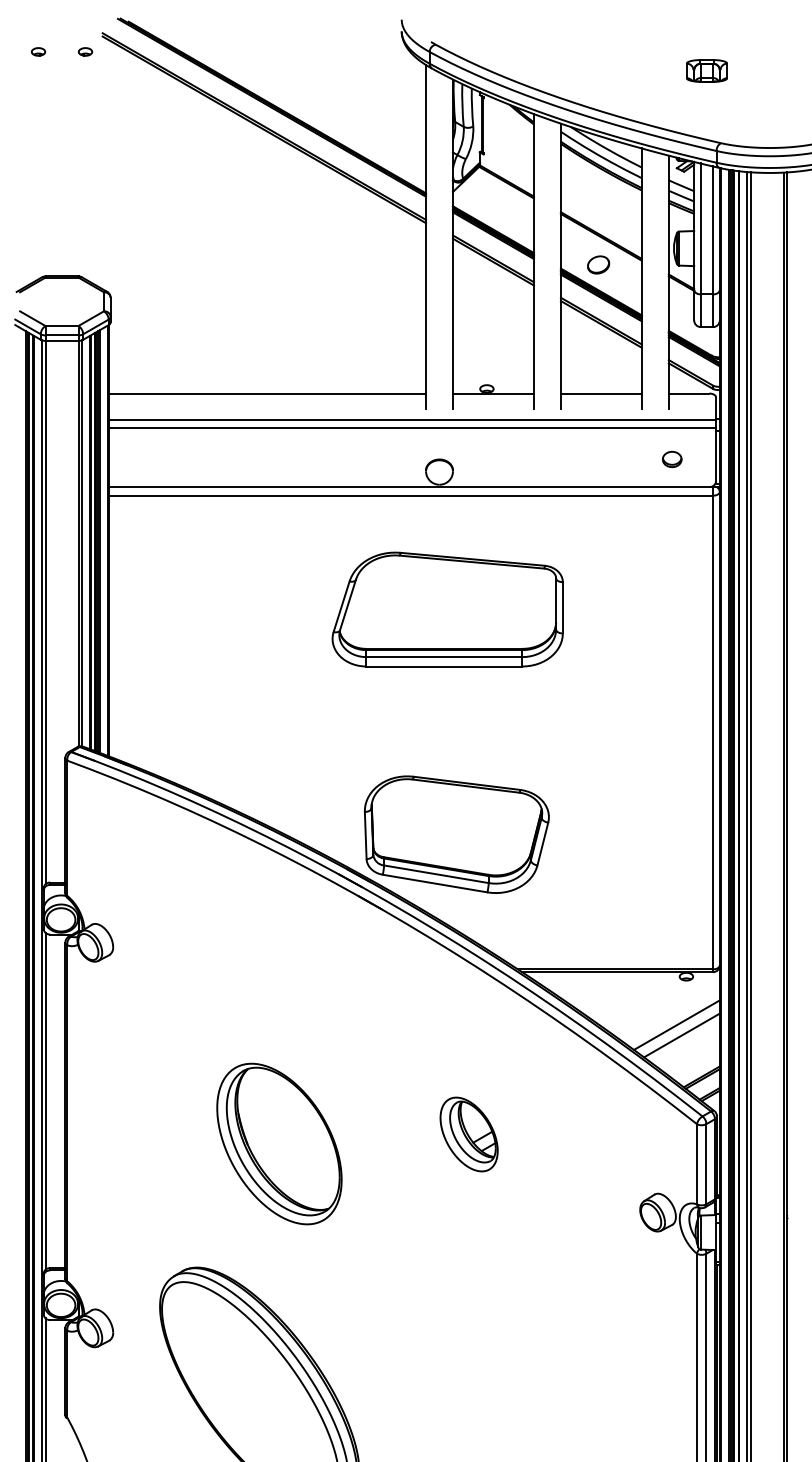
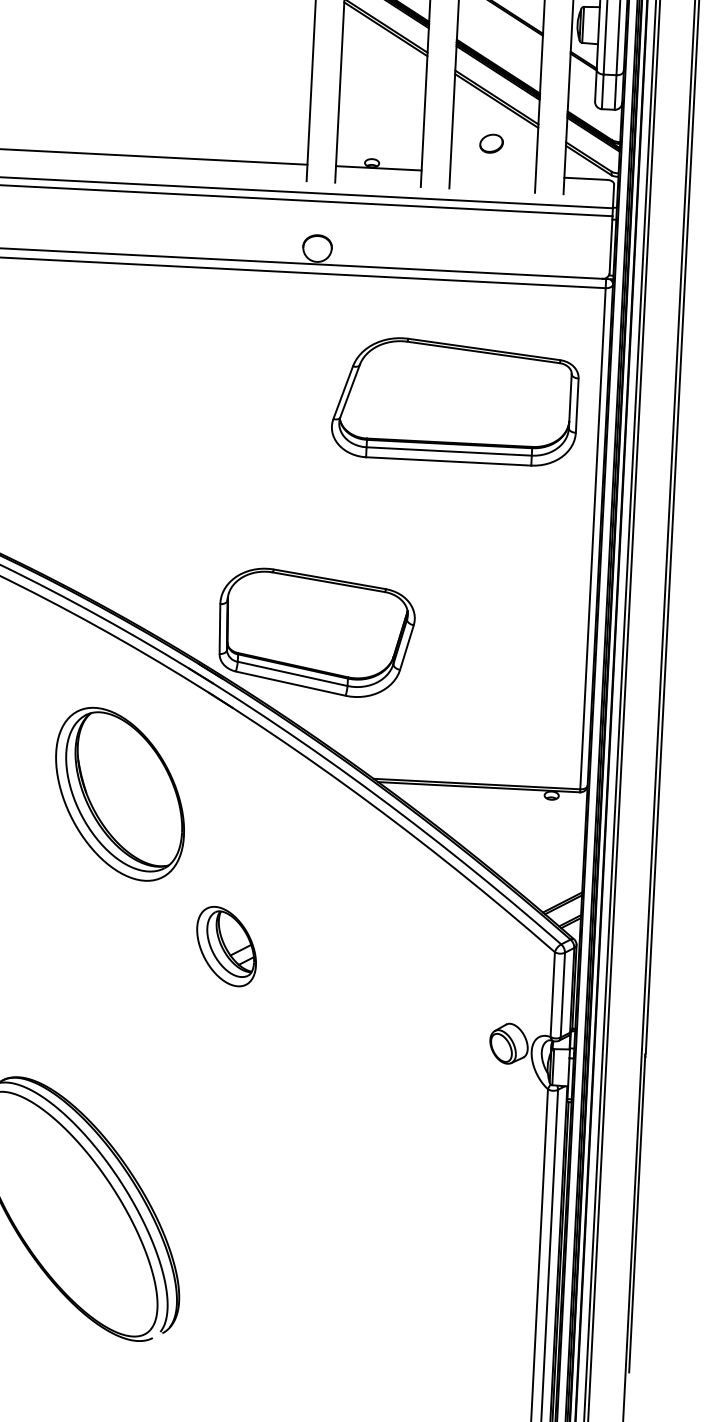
part: (598, 264) -> (491, 143), moved
line: (600, 393) -> (492, 174), removed
part: (672, 459) -> (564, 247), removed
part: (447, 609) -> (455, 401), moved
line: (676, 1024) -> (538, 845), removed
line: (681, 1035) -> (543, 857), removed
part: (468, 1134) -> (225, 946), moved
part: (279, 1143) -> (120, 793), moved

